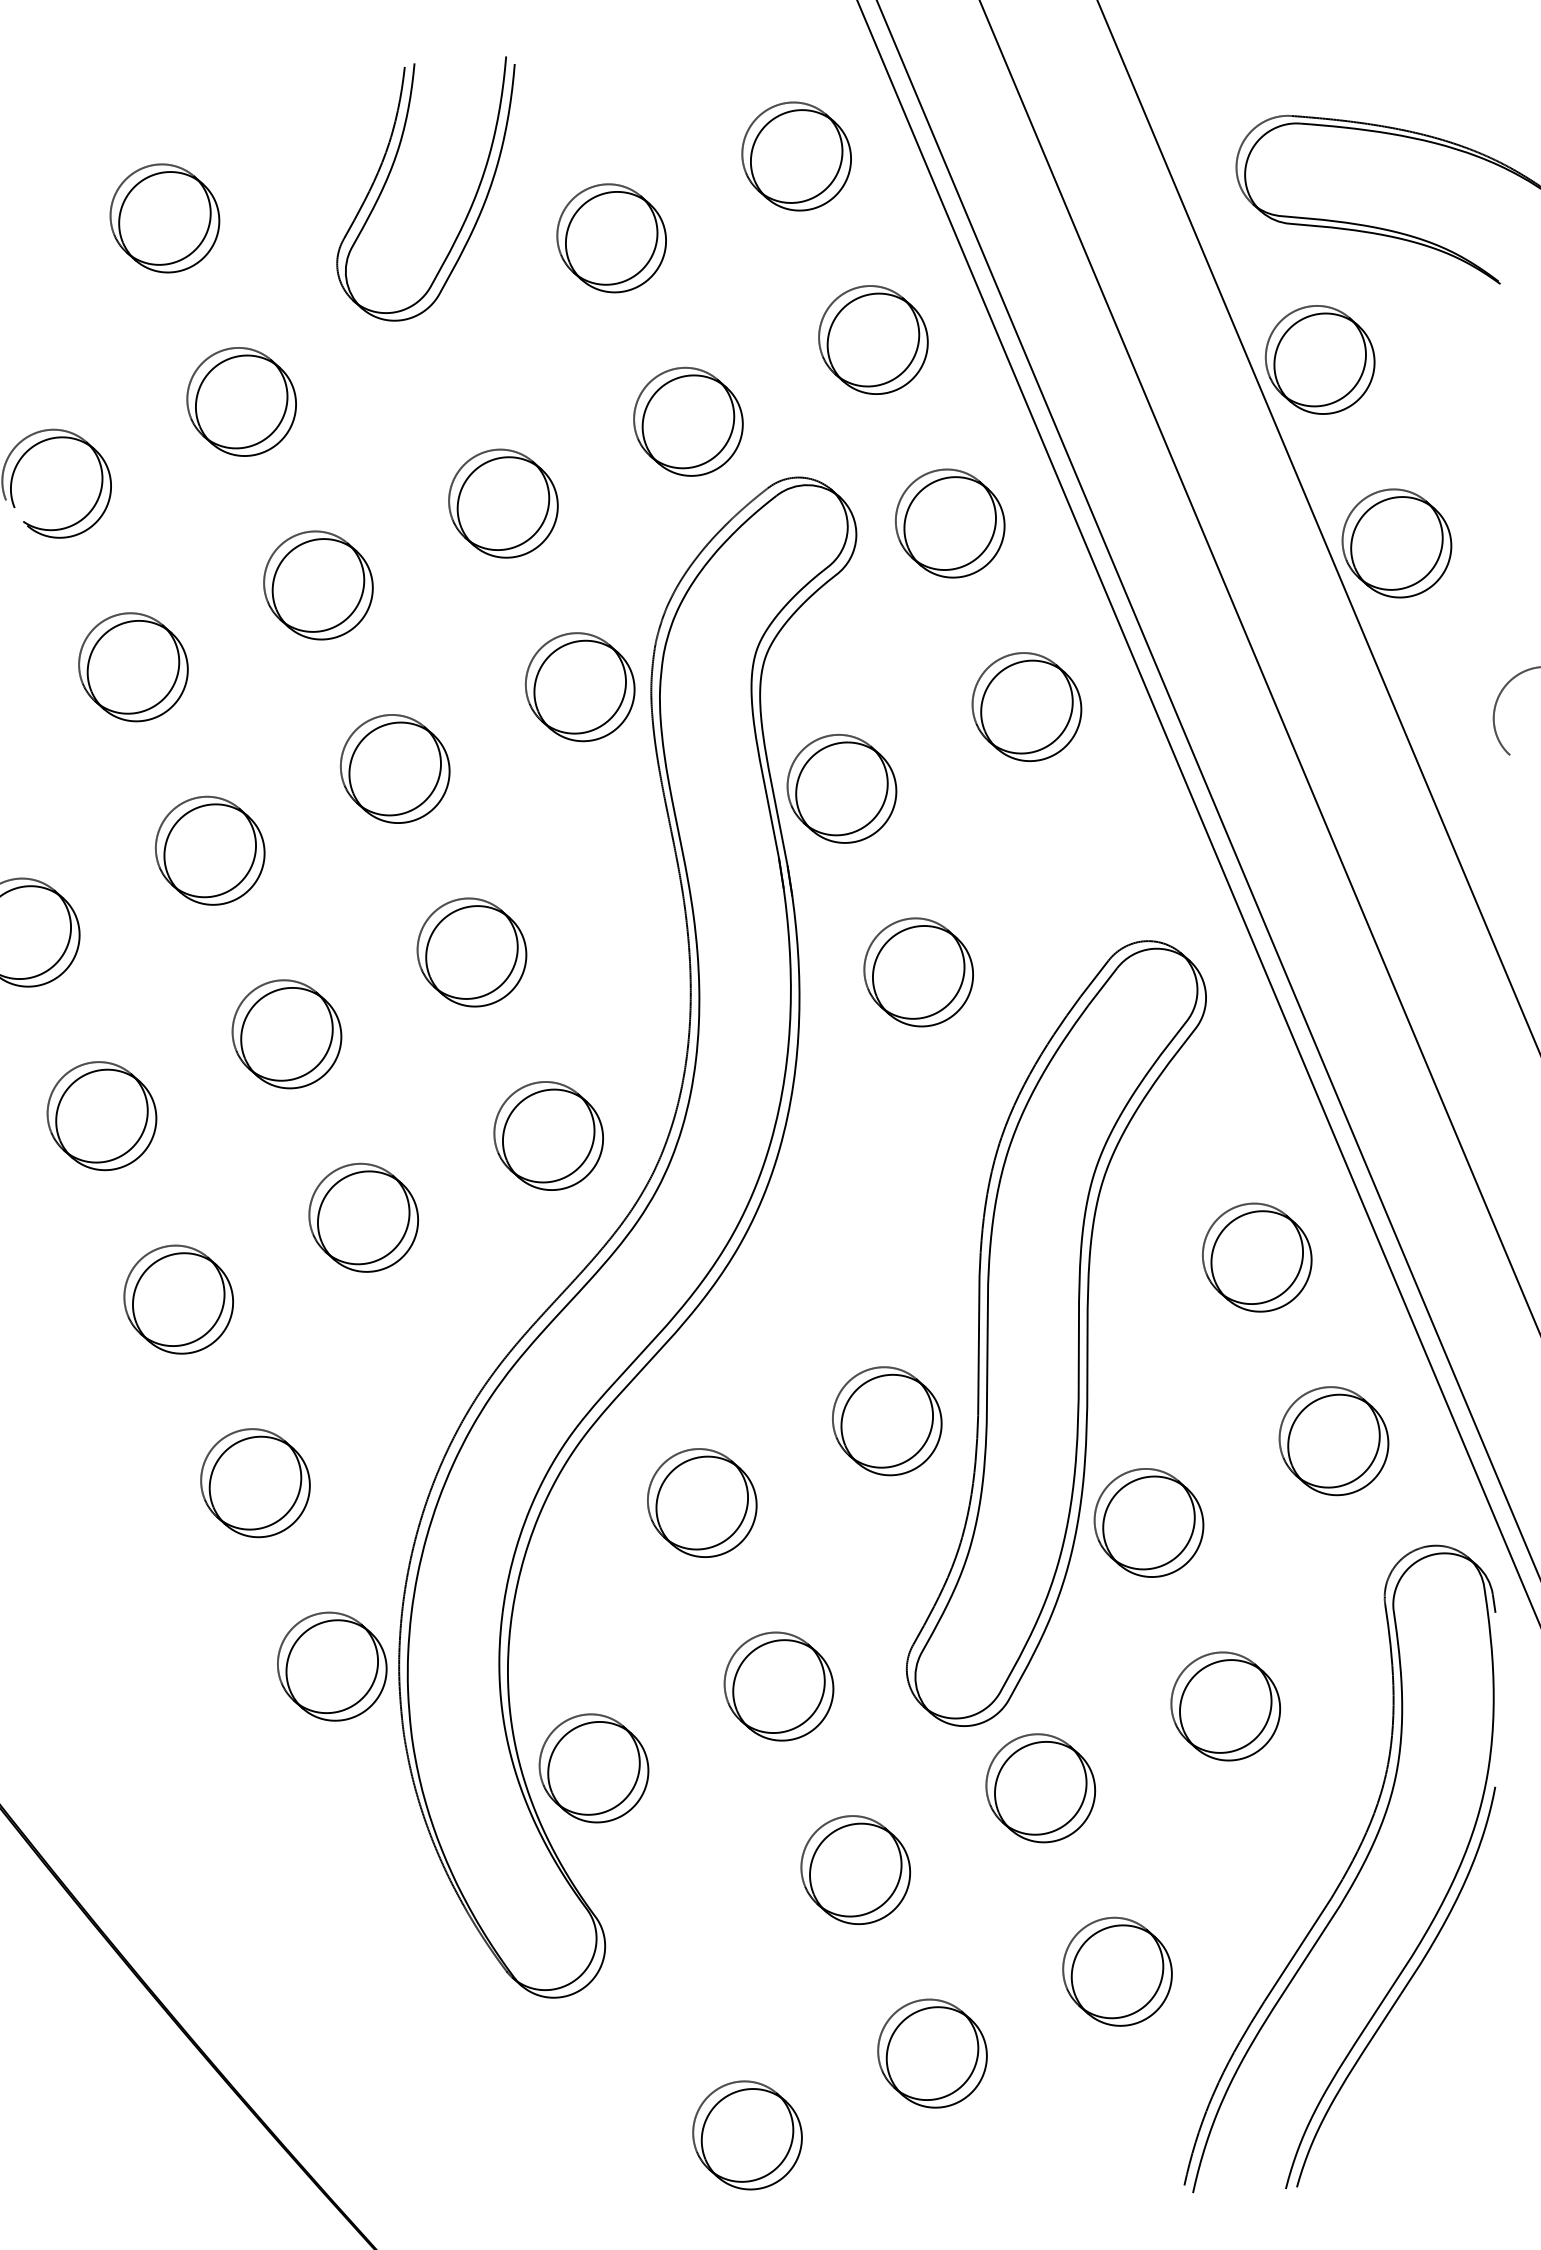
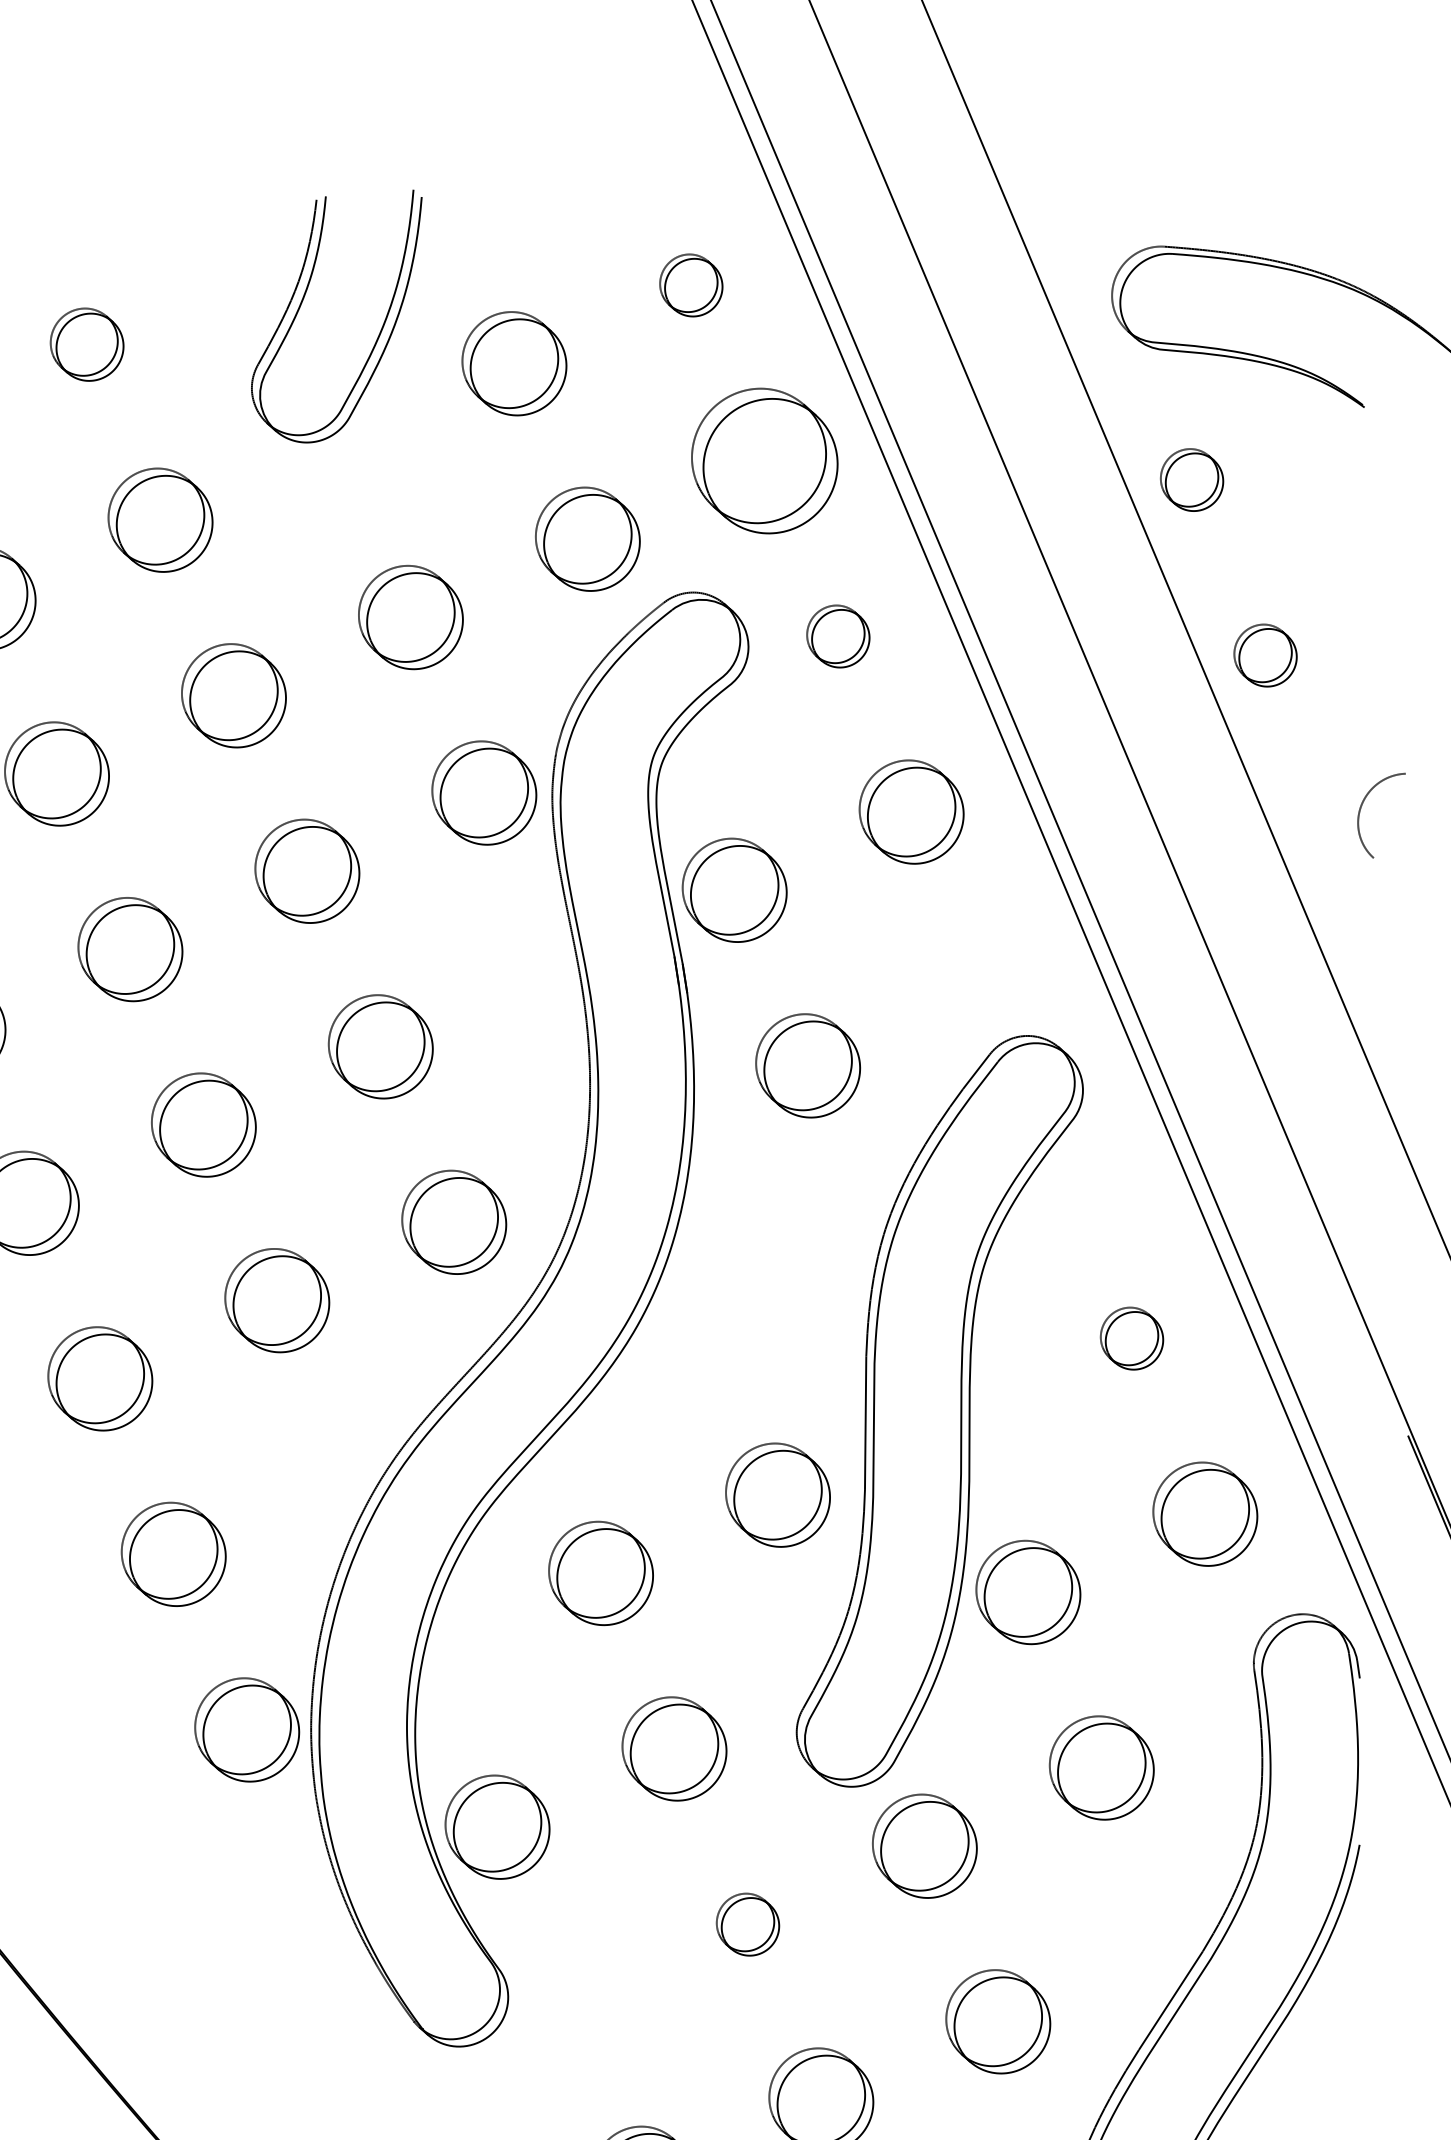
part: (796, 156) -> (691, 285), size x0.6
part: (164, 218) -> (86, 344), size x0.7
part: (873, 339) -> (764, 460), size x1.4
part: (1319, 359) -> (1191, 479), size x0.6
part: (950, 523) -> (838, 636), size x0.6
part: (1396, 543) -> (1265, 655), size x0.6
part: (1257, 1257) -> (1132, 1338), size x0.6
part: (855, 1870) -> (747, 1924), size x0.6

